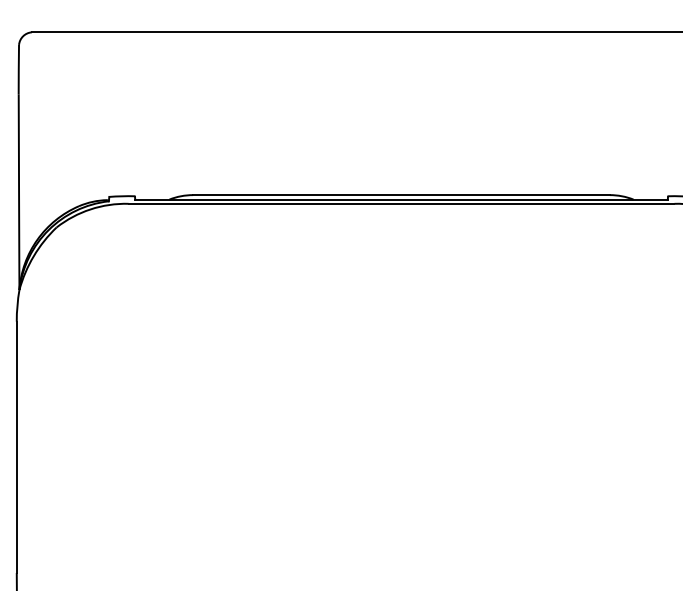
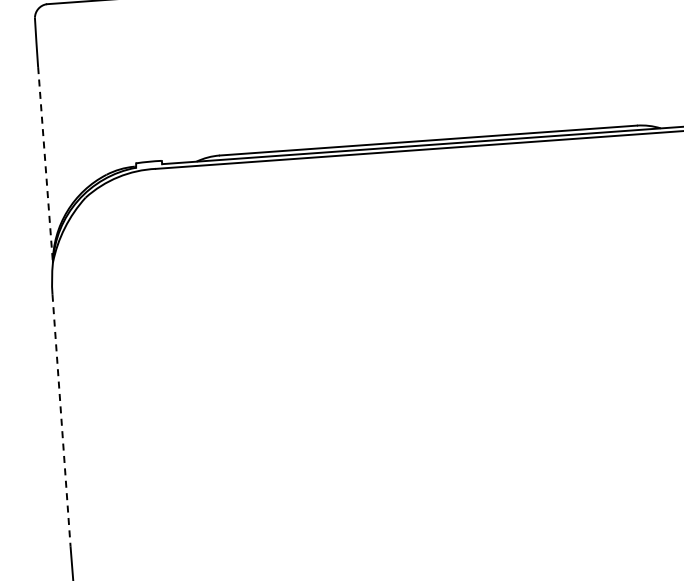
arc: (19, 192) -> (45, 165), solid -> dashed
line: (16, 447) -> (61, 420), solid -> dashed

